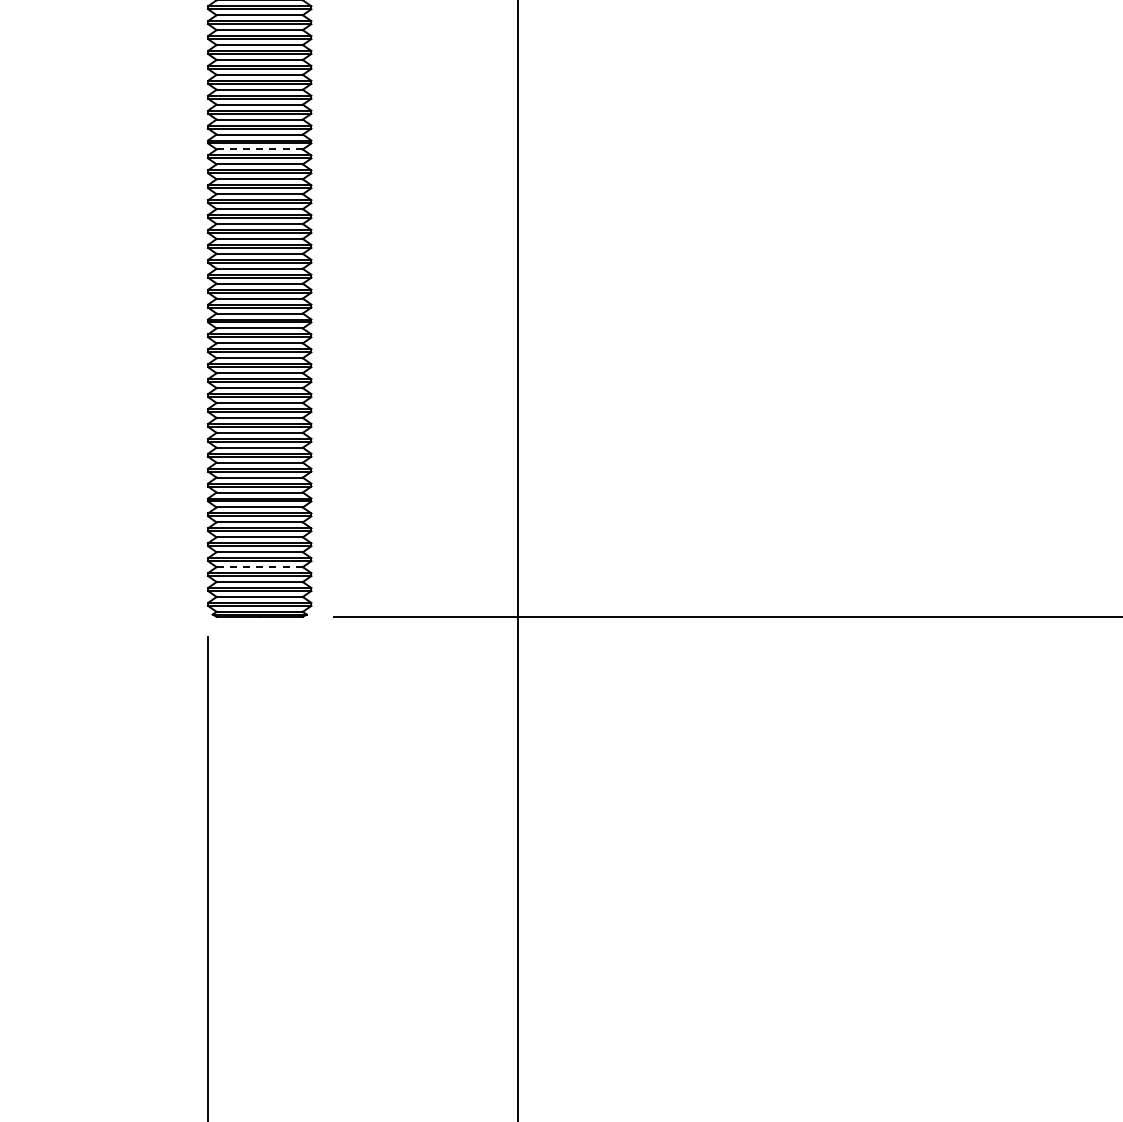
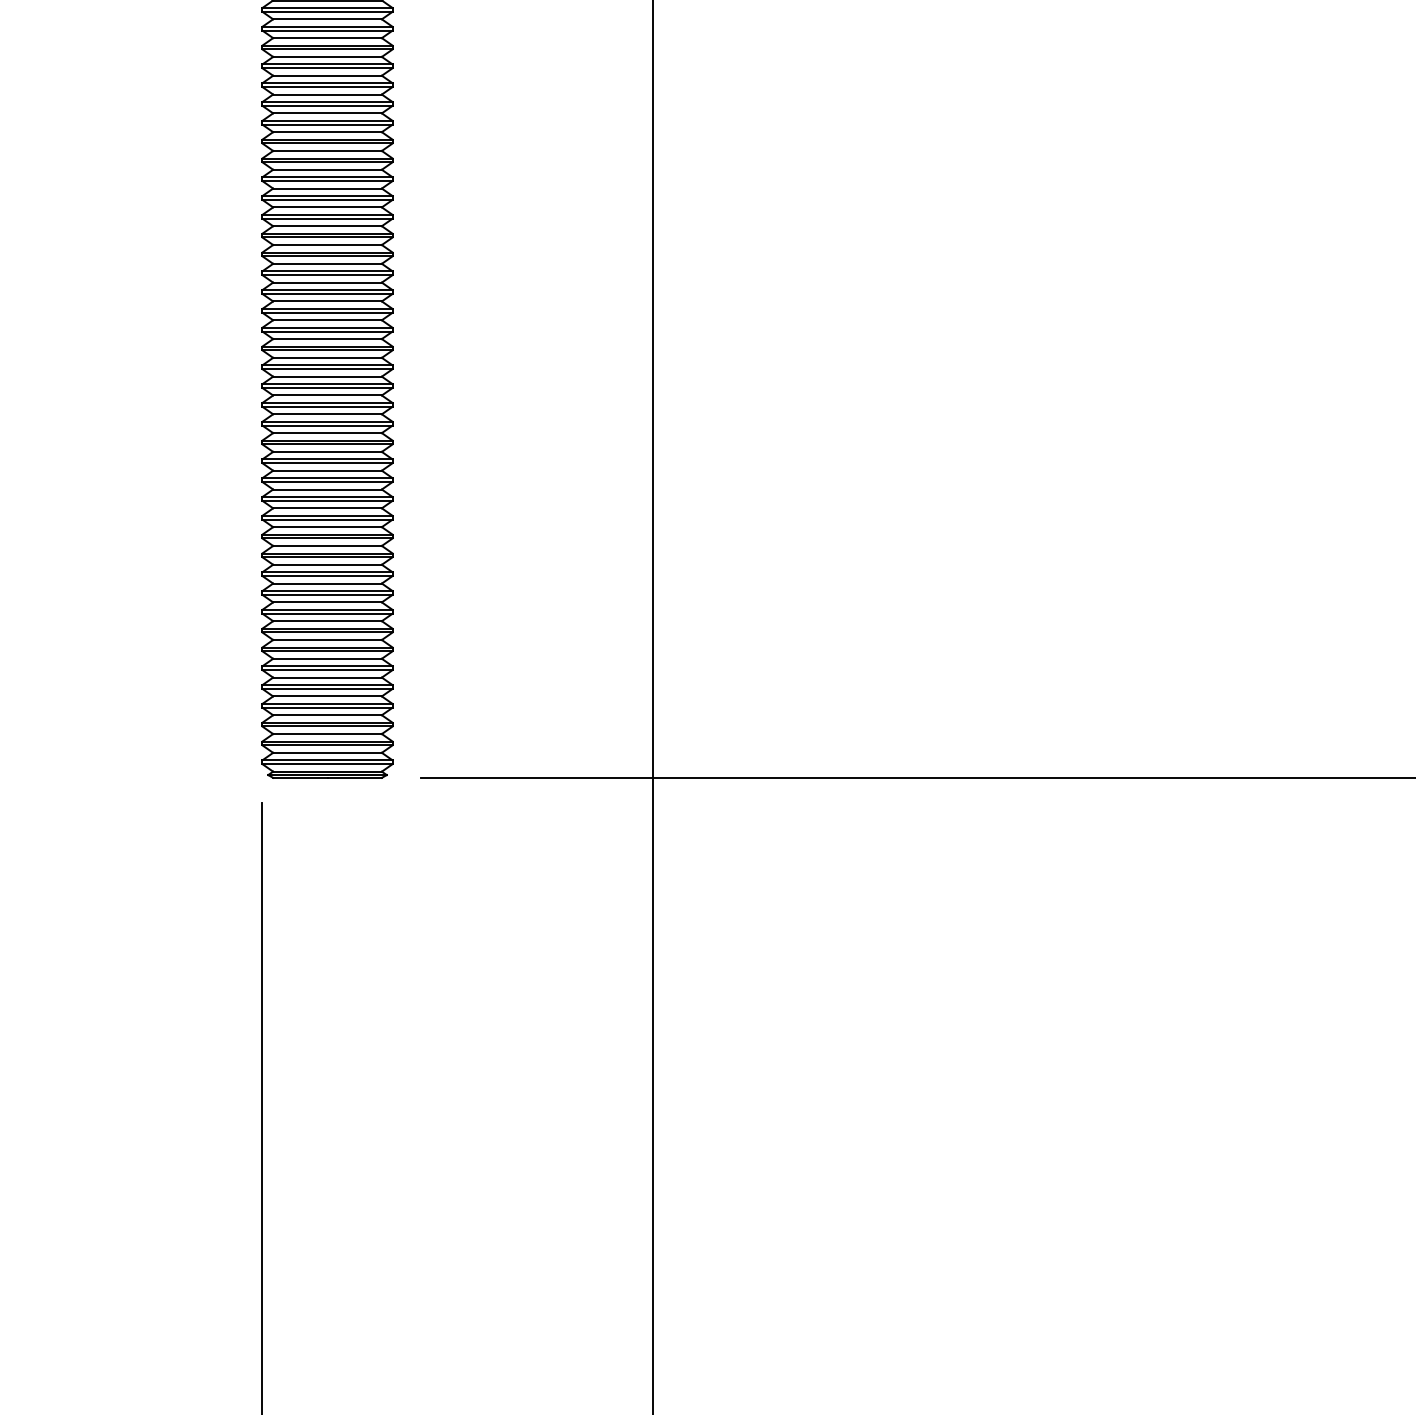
line: (259, 149) -> (327, 188), dashed -> solid
line: (259, 567) -> (327, 715), dashed -> solid

